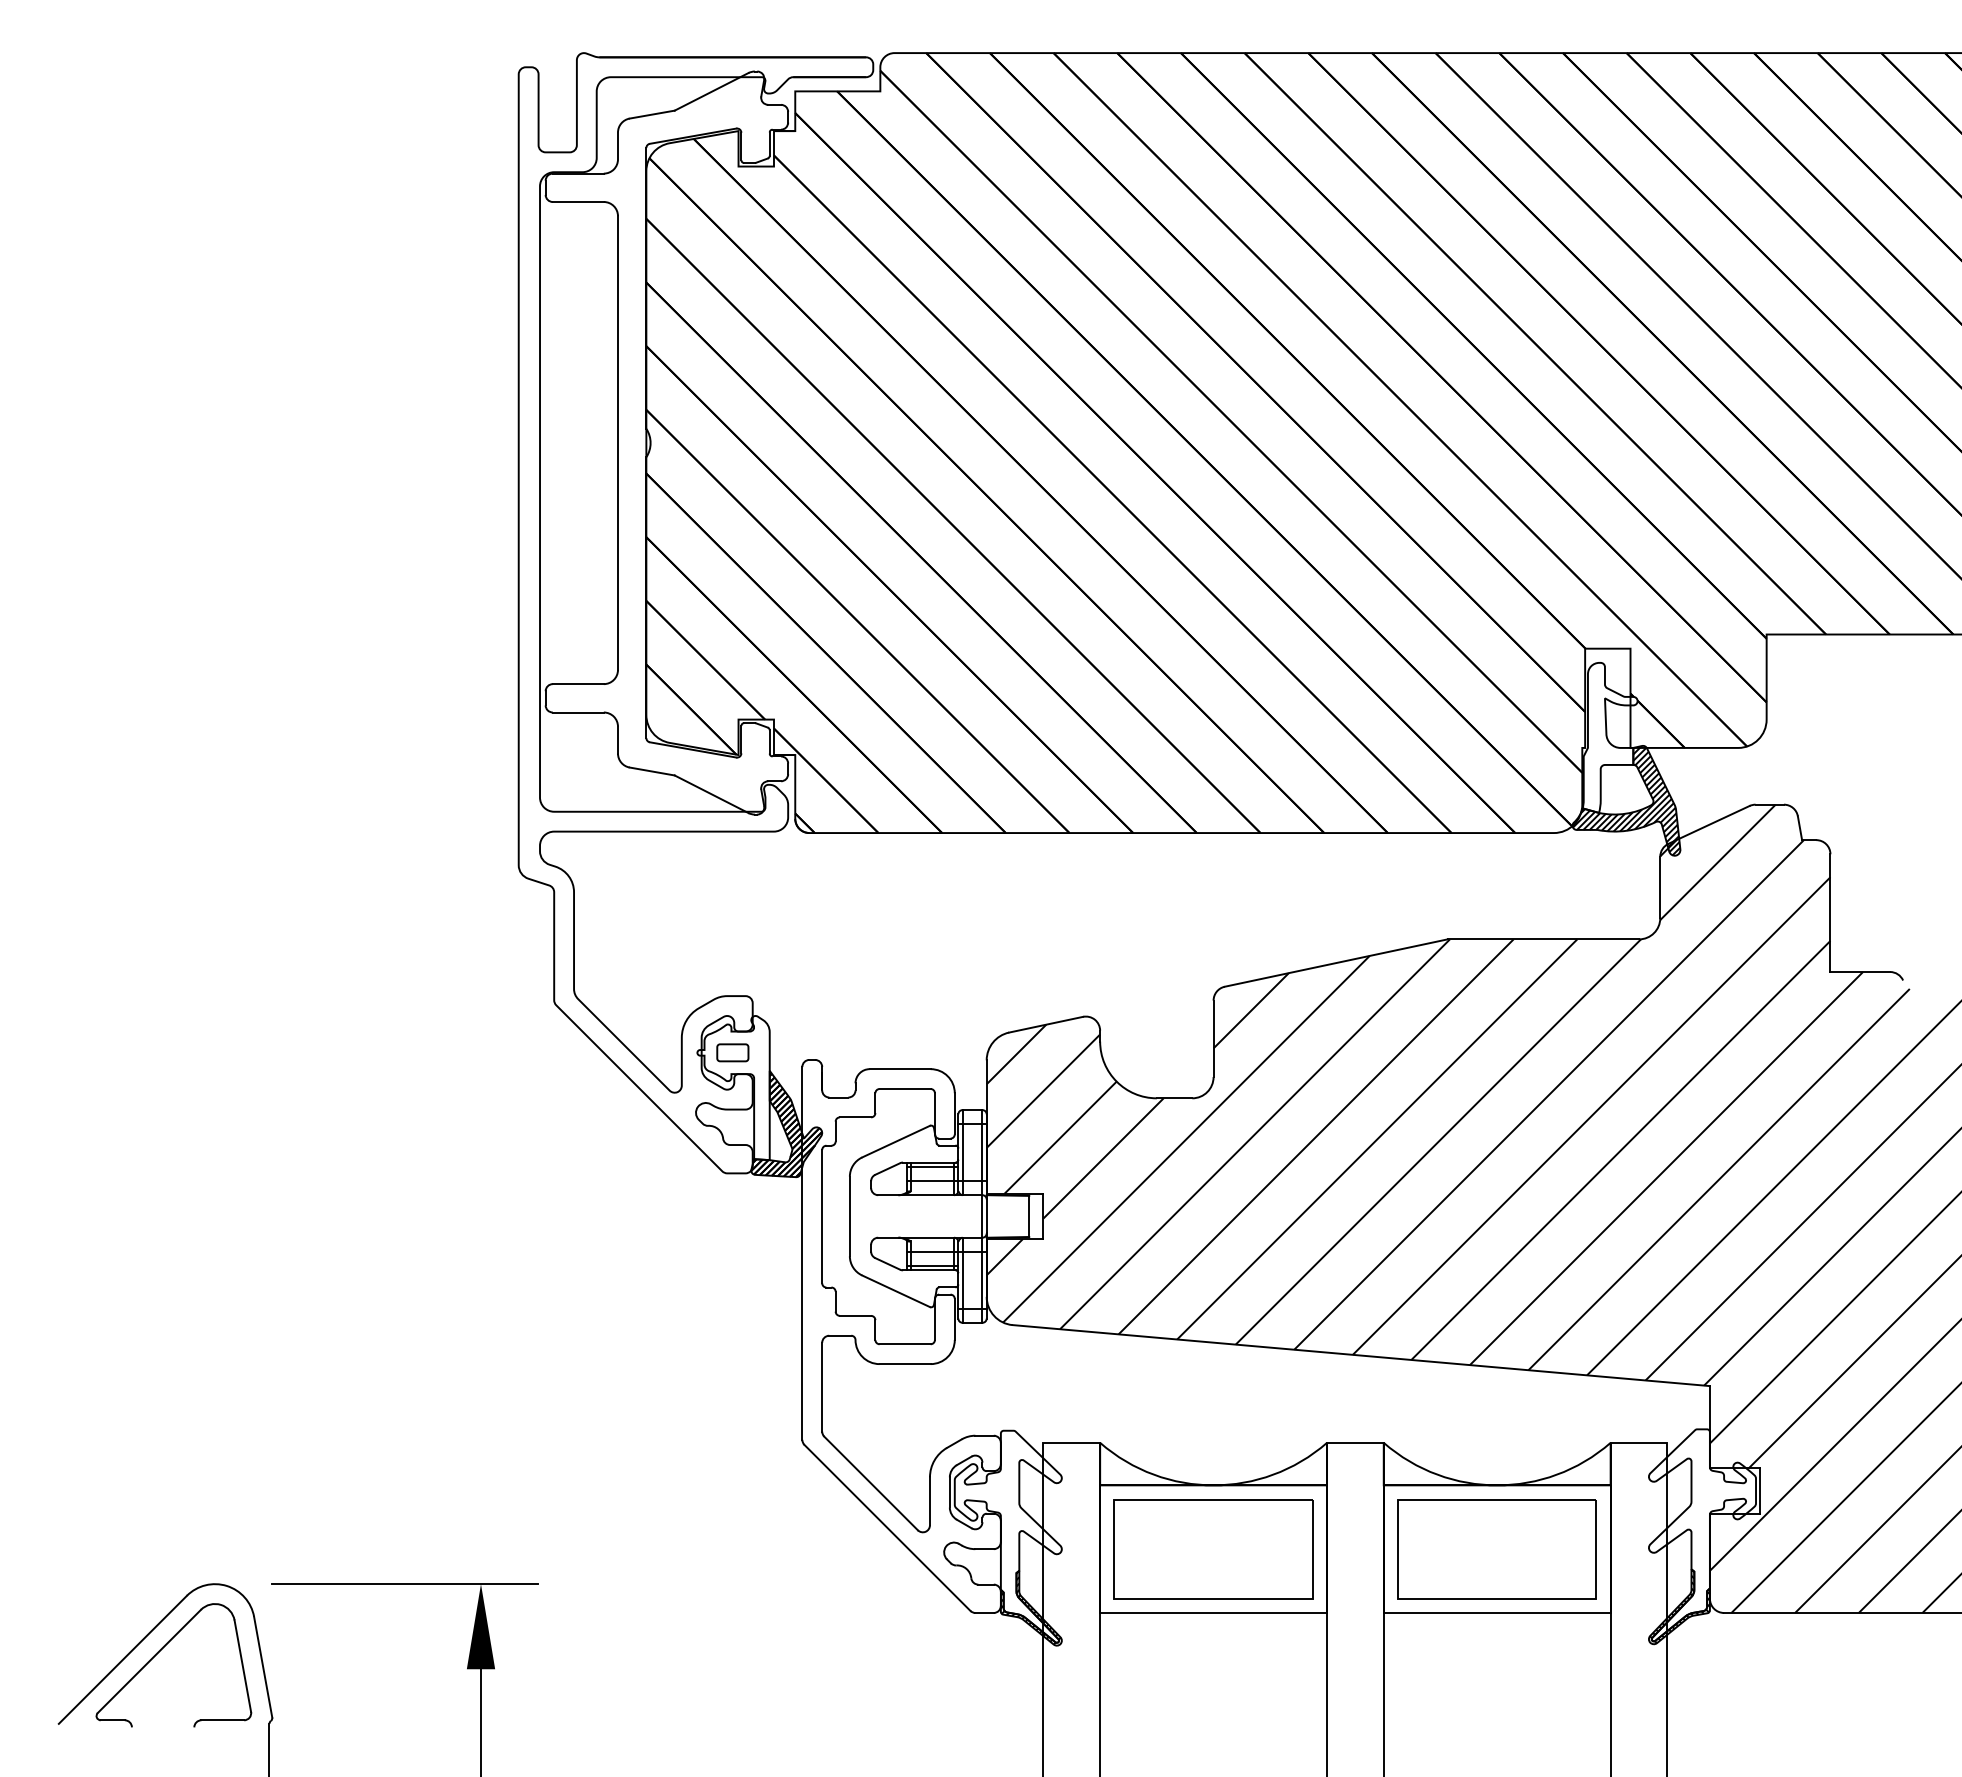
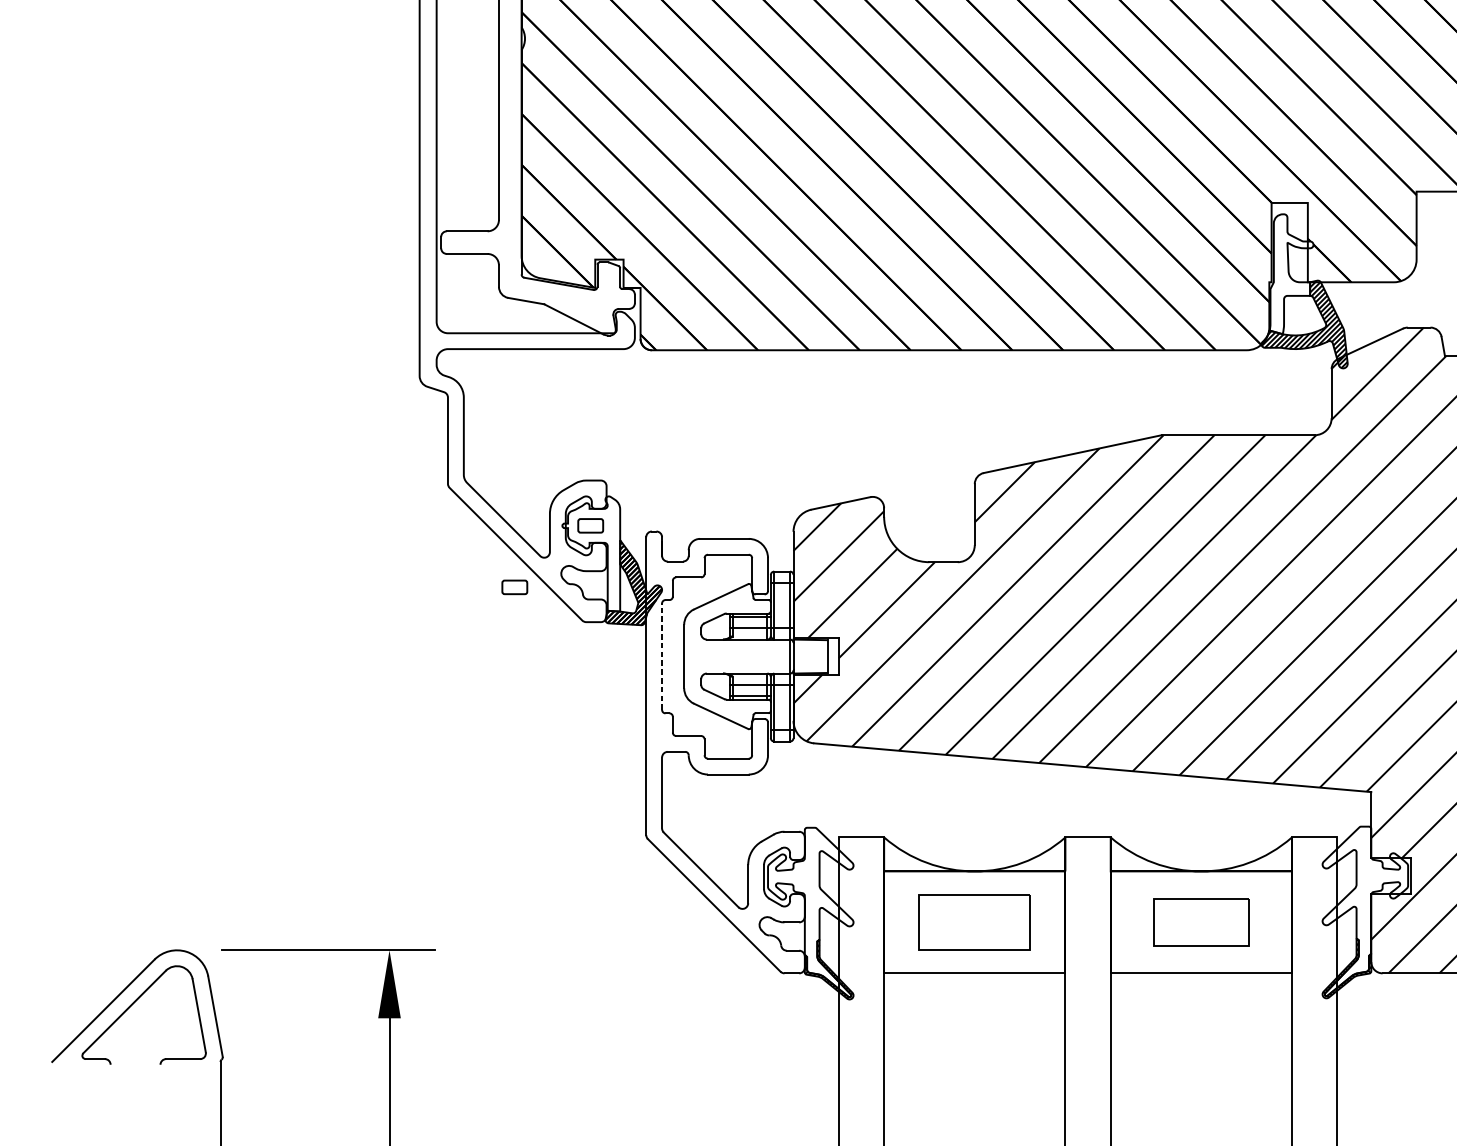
part: (637, 1129) -> (514, 587), added
line: (822, 1216) -> (662, 656), solid -> dashed
part: (1213, 1549) -> (974, 922), size x0.7
part: (1496, 1549) -> (1200, 922), size x0.6

